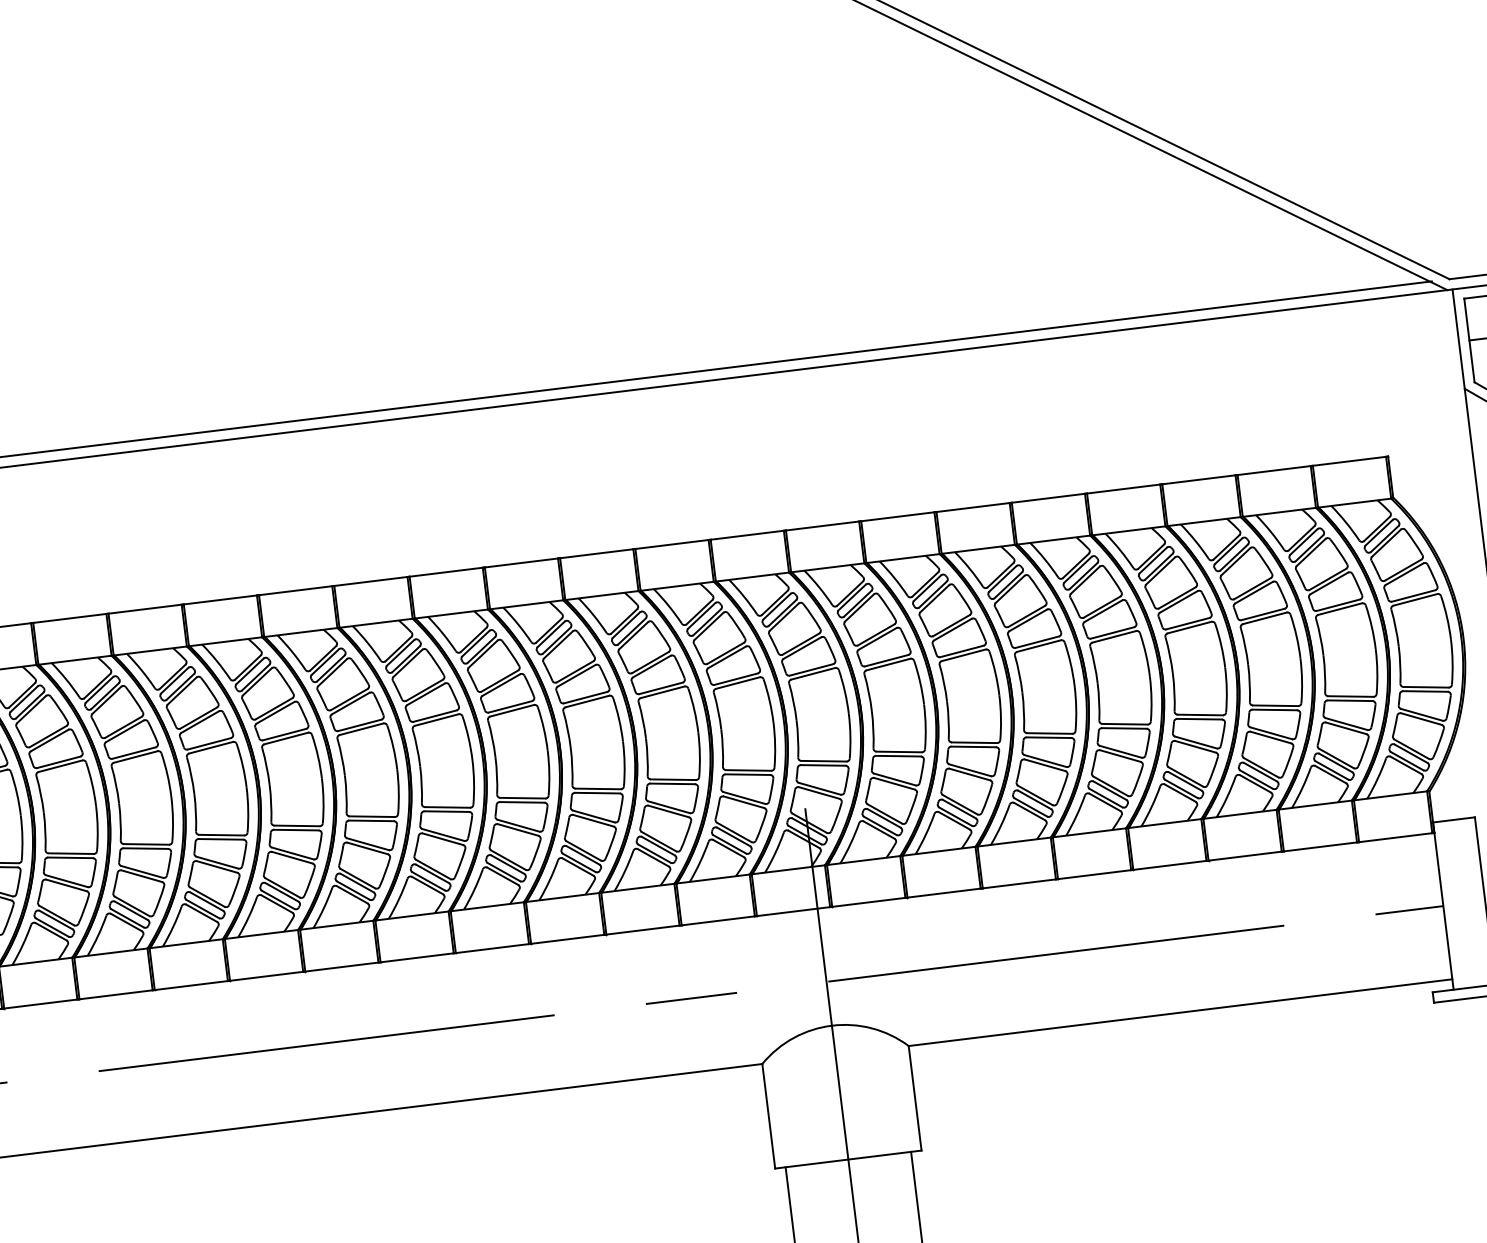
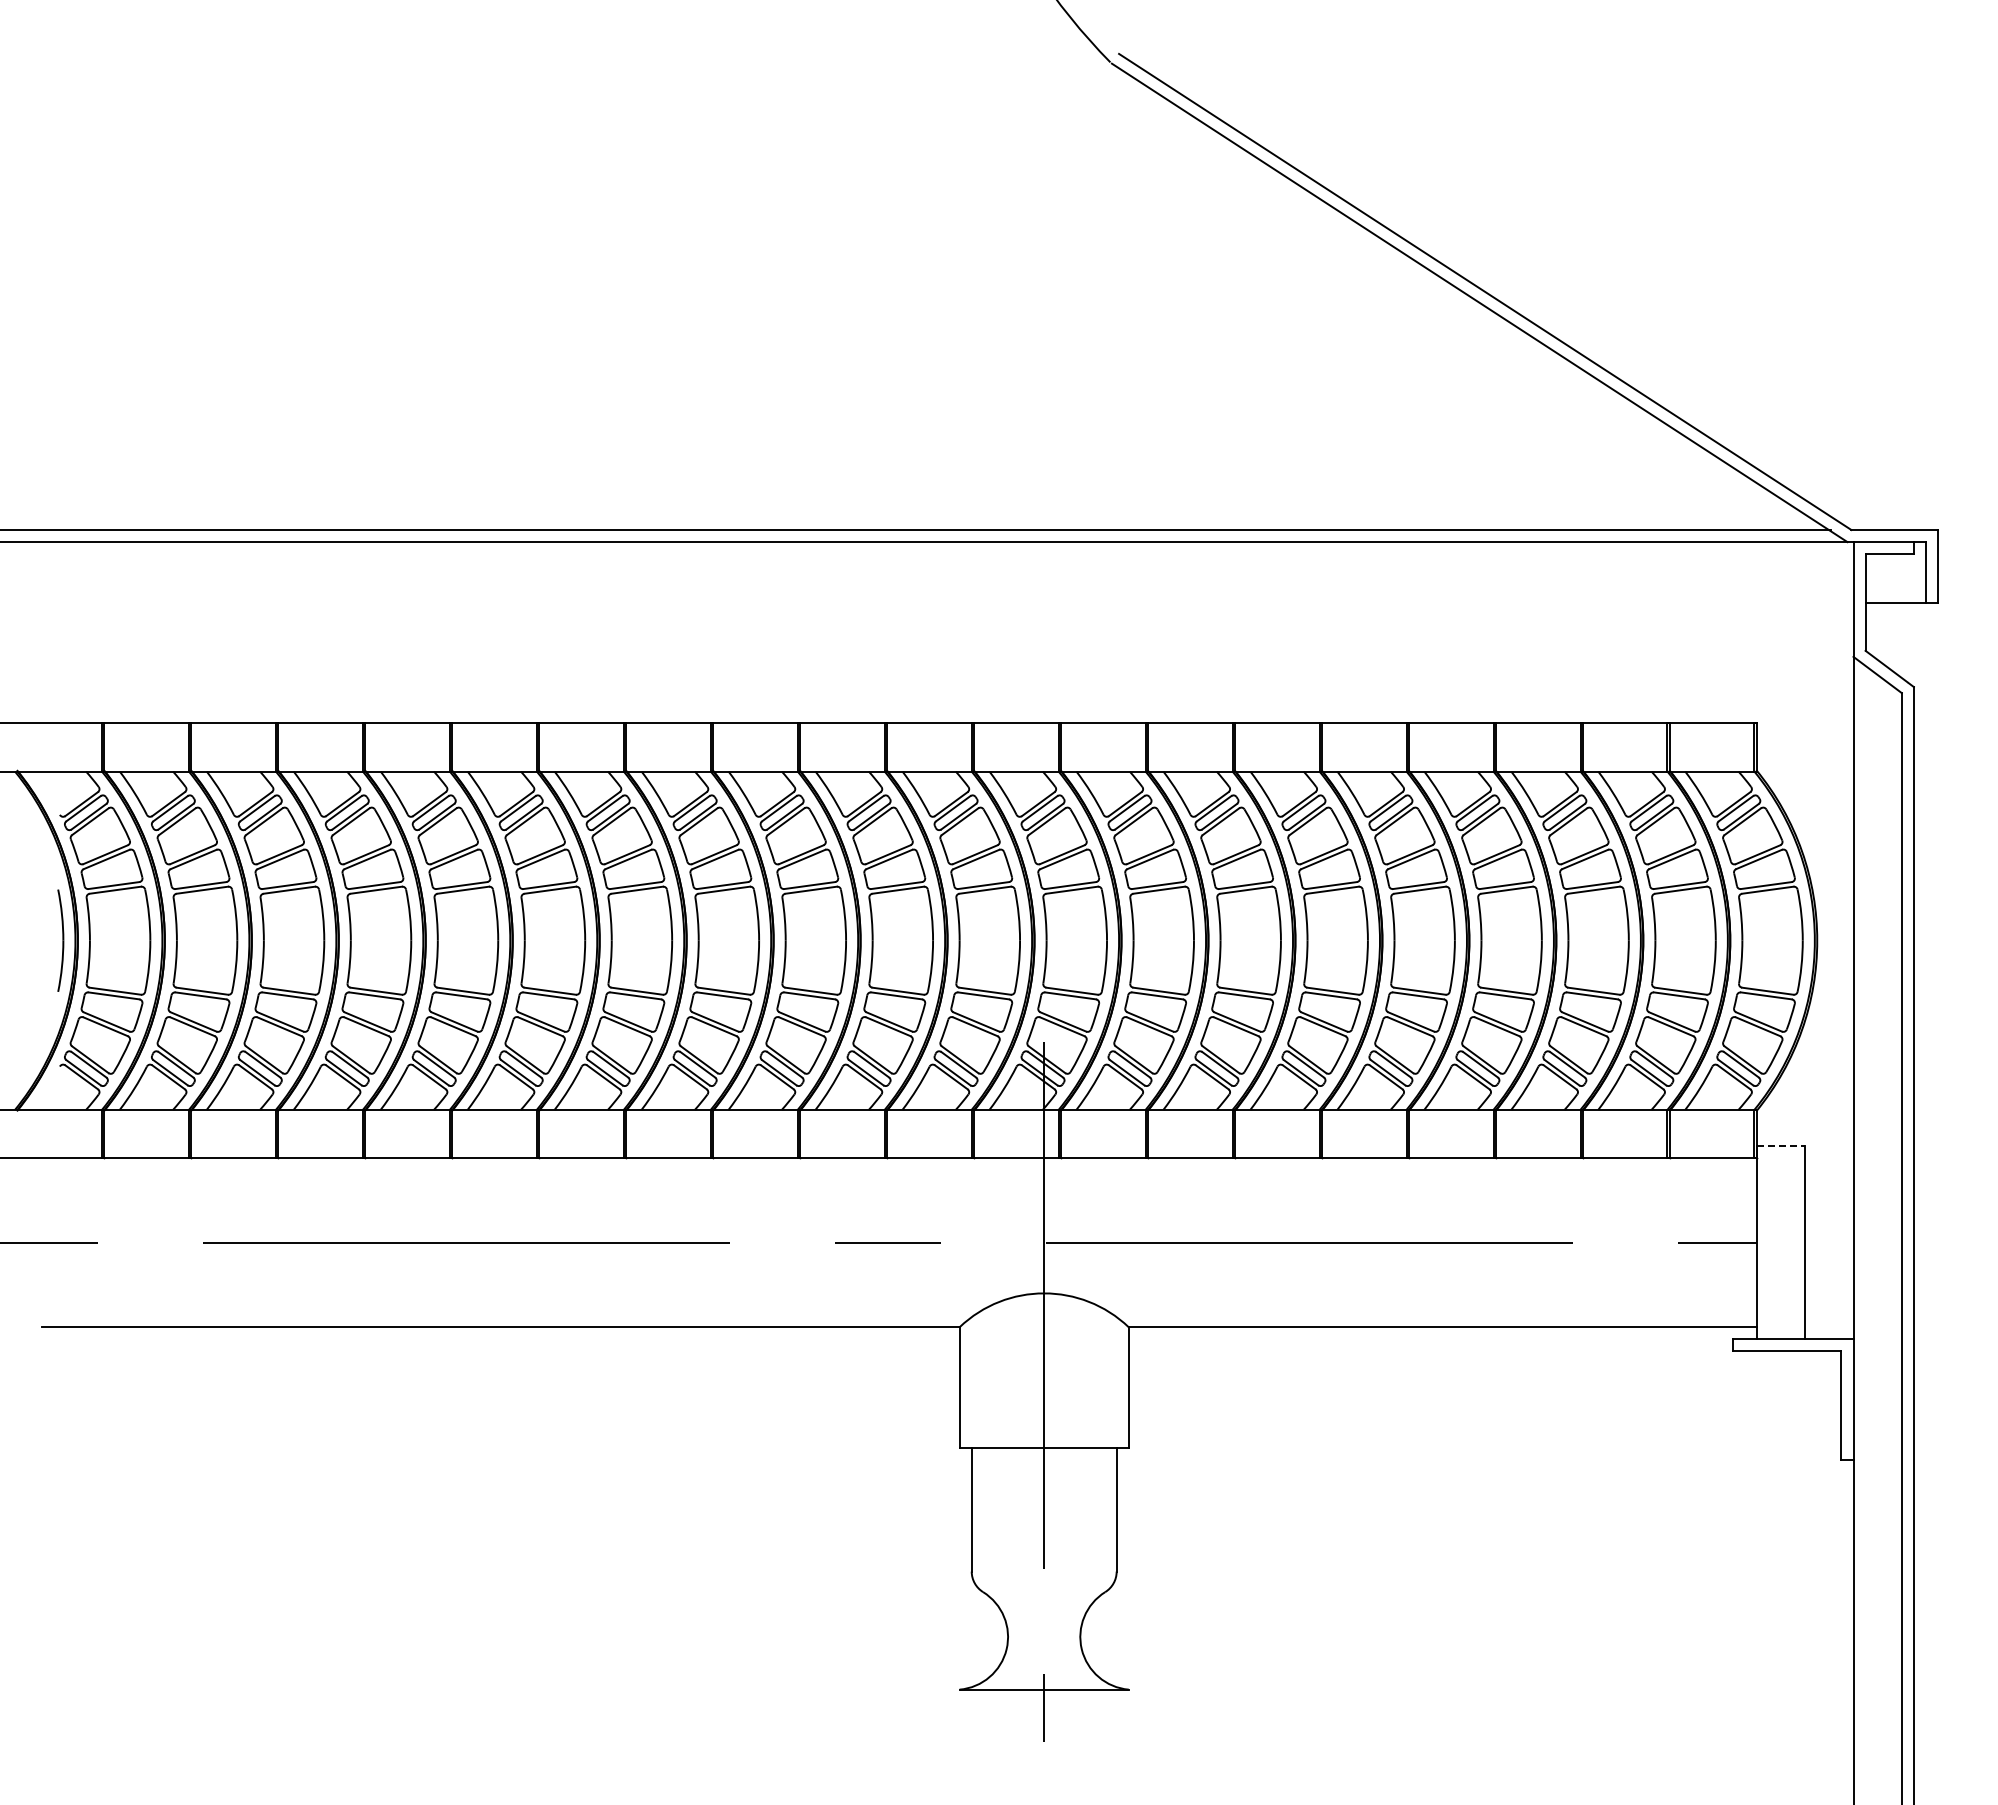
line: (1454, 820) -> (1781, 1146), solid -> dashed

